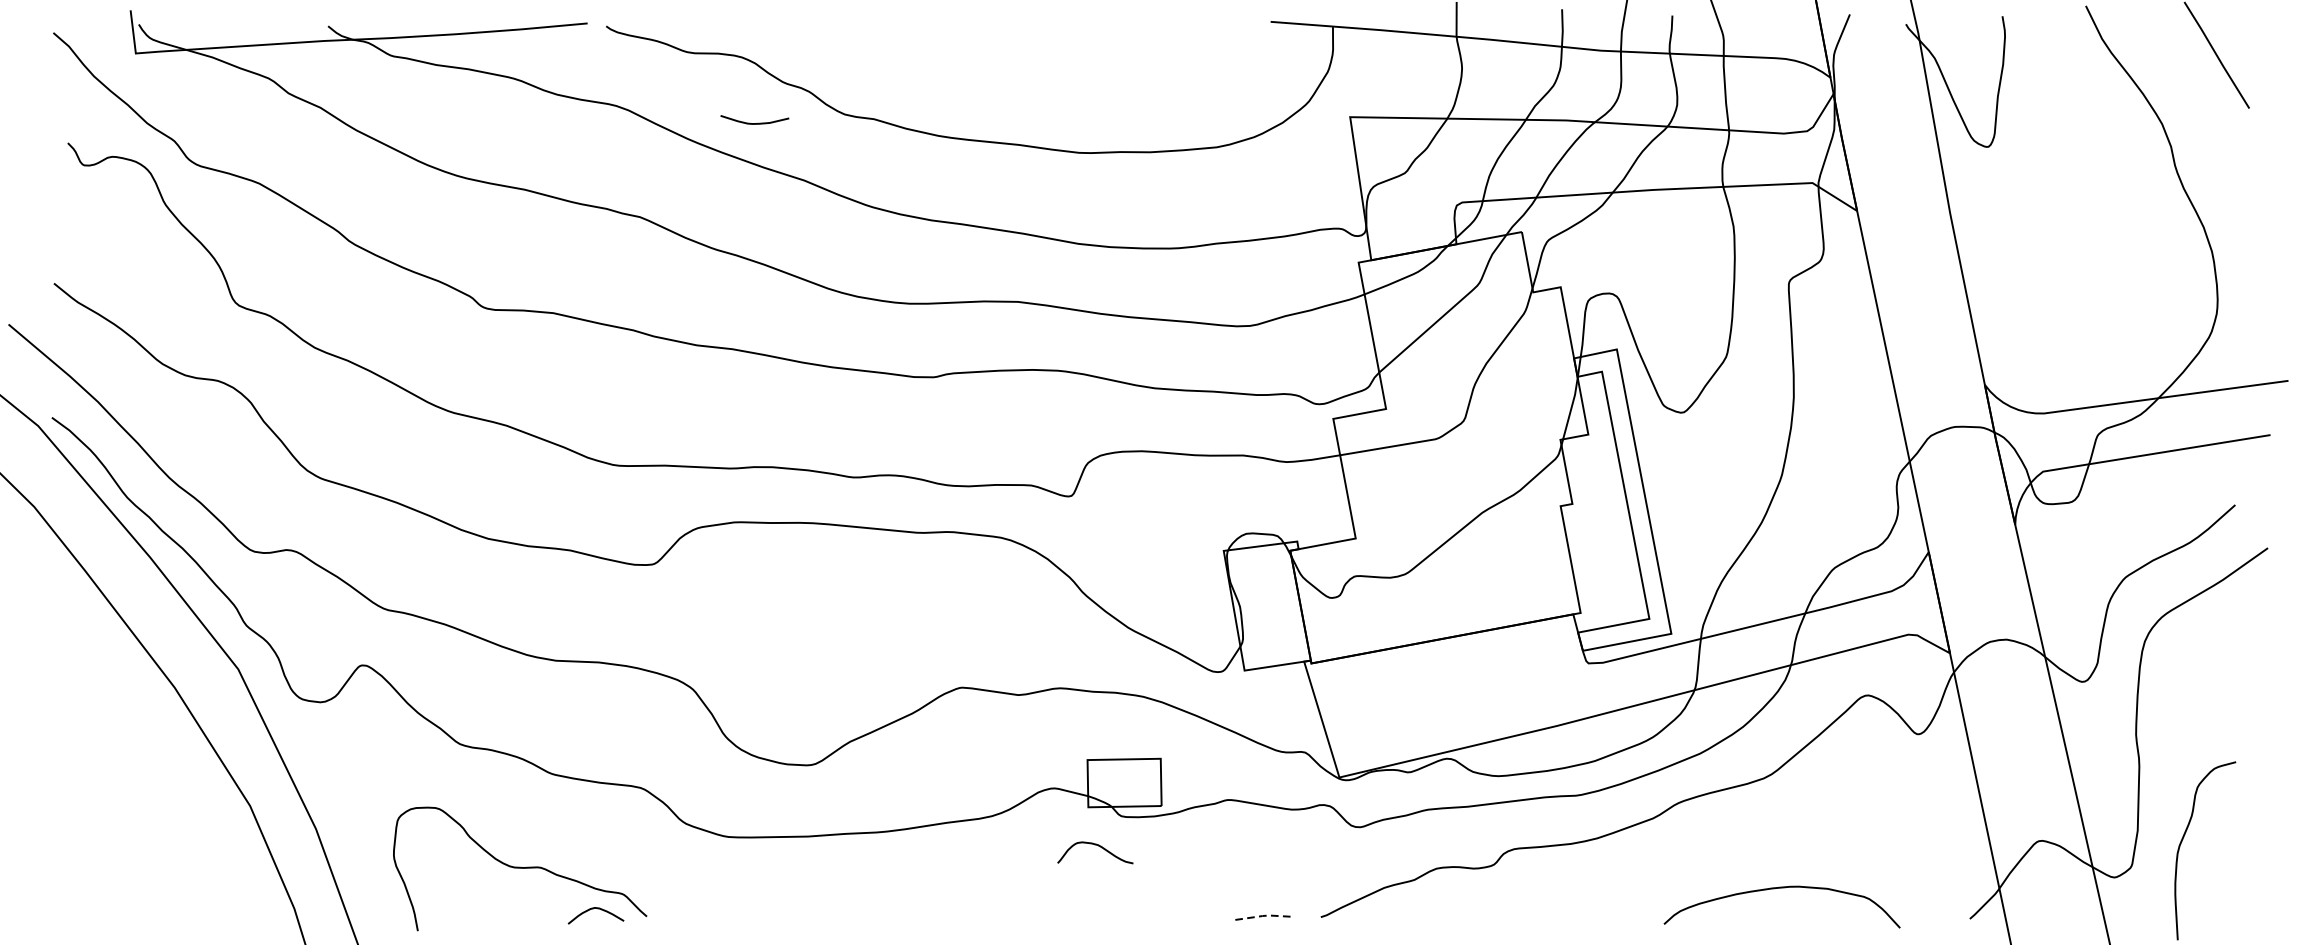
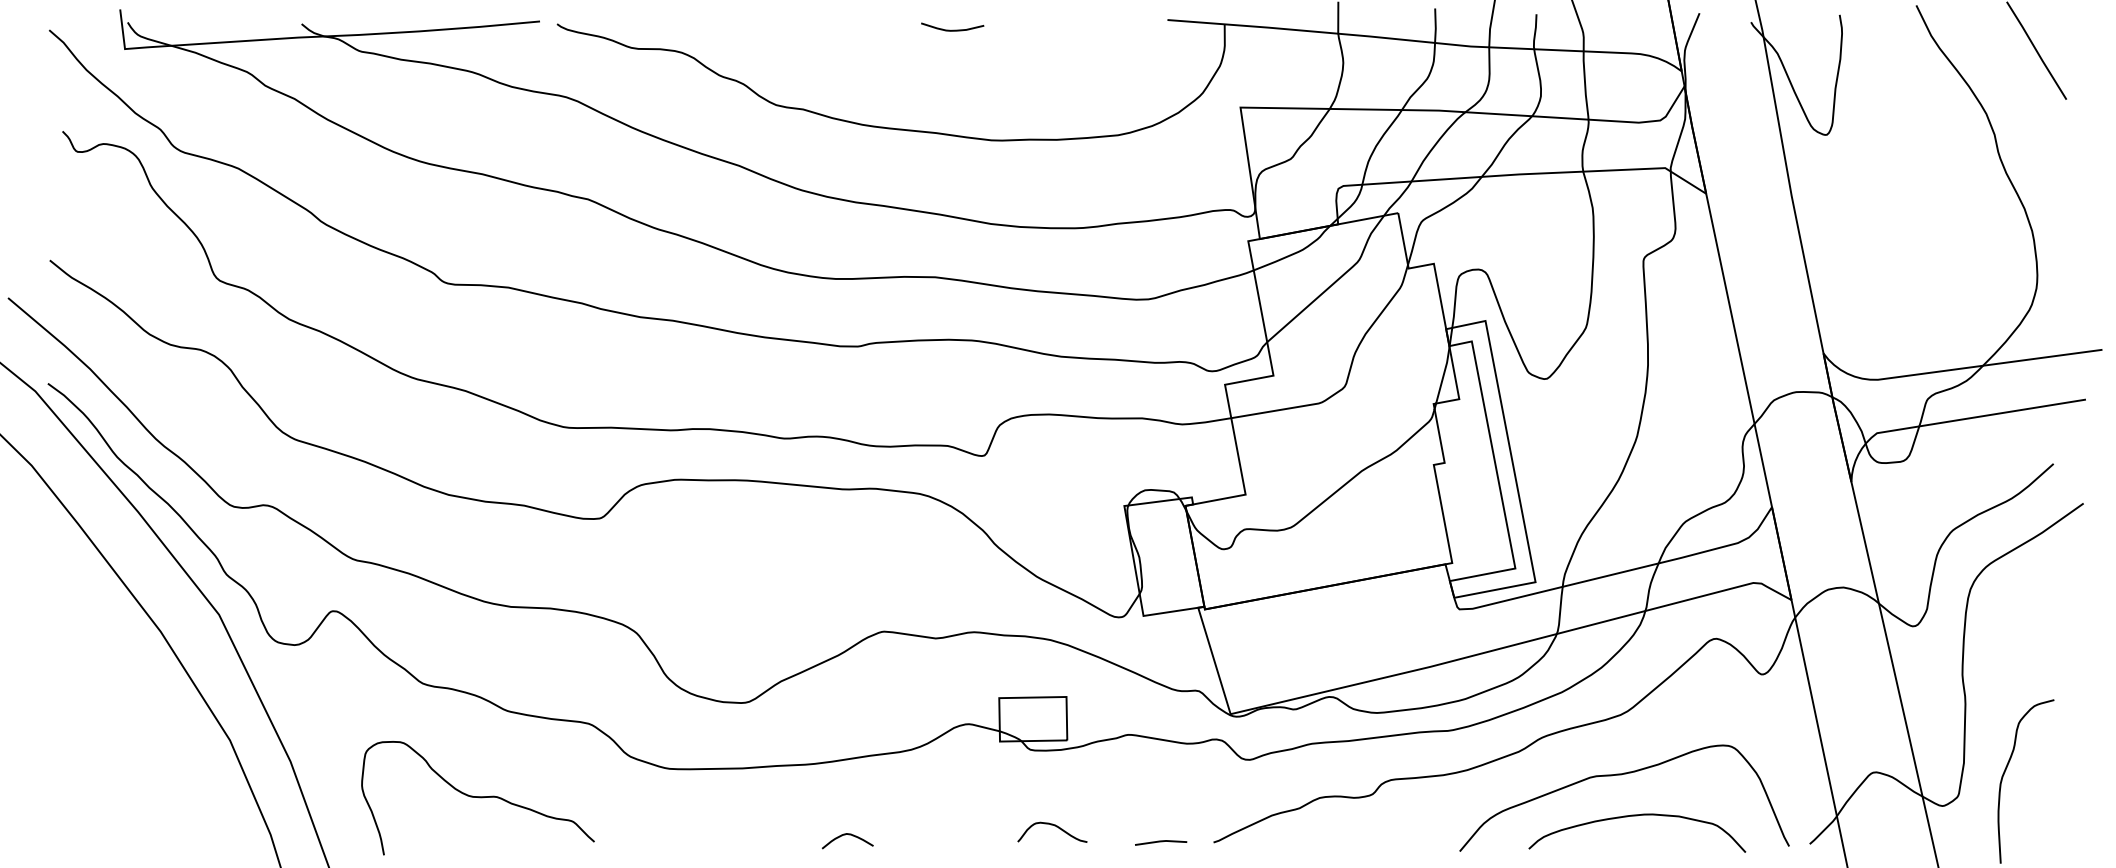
curve: (754, 122) -> (952, 29), moved
curve: (1764, 844) -> (1621, 775), added
curve: (1097, 846) -> (1054, 826), moved
curve: (596, 909) -> (848, 835), moved
line: (1264, 916) -> (1161, 841), dashed -> solid

